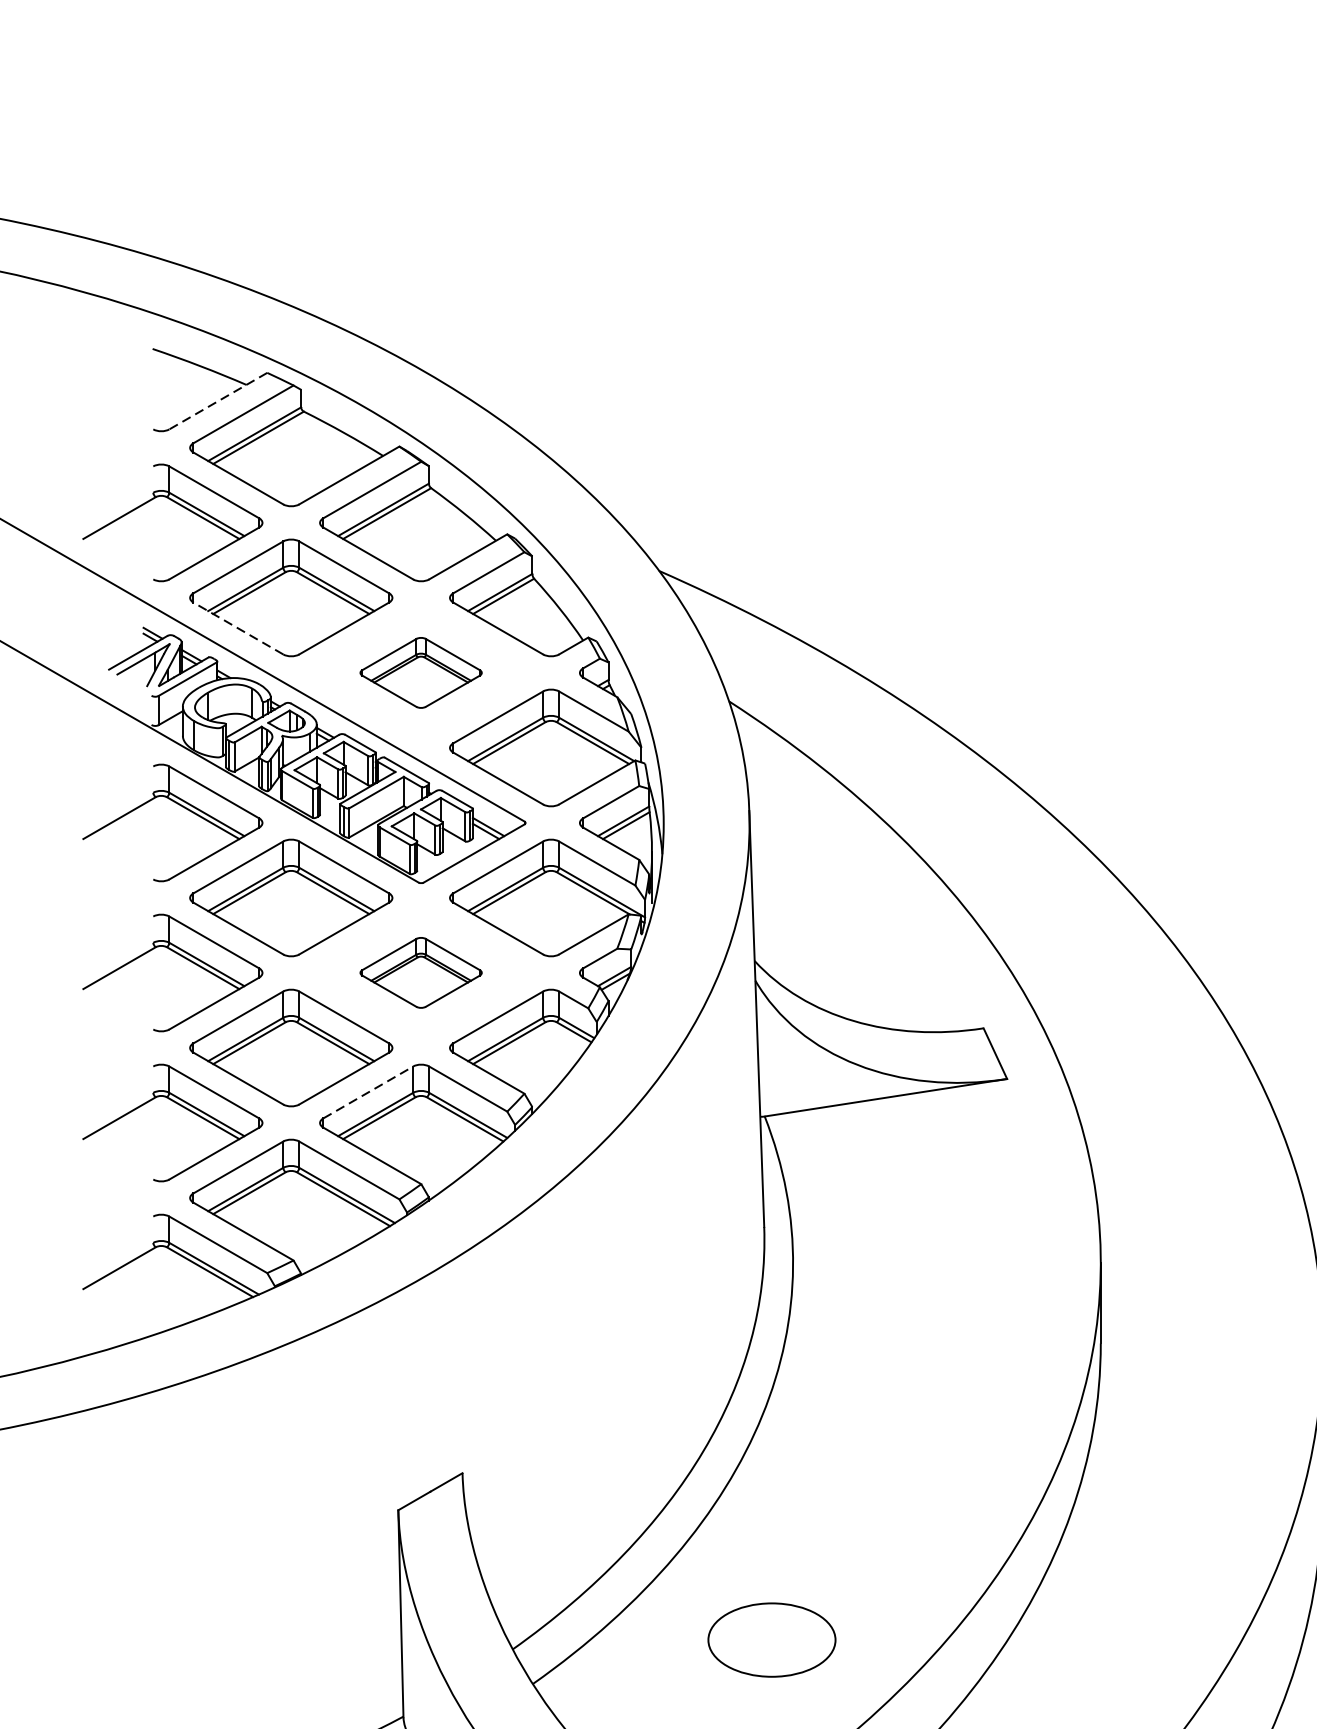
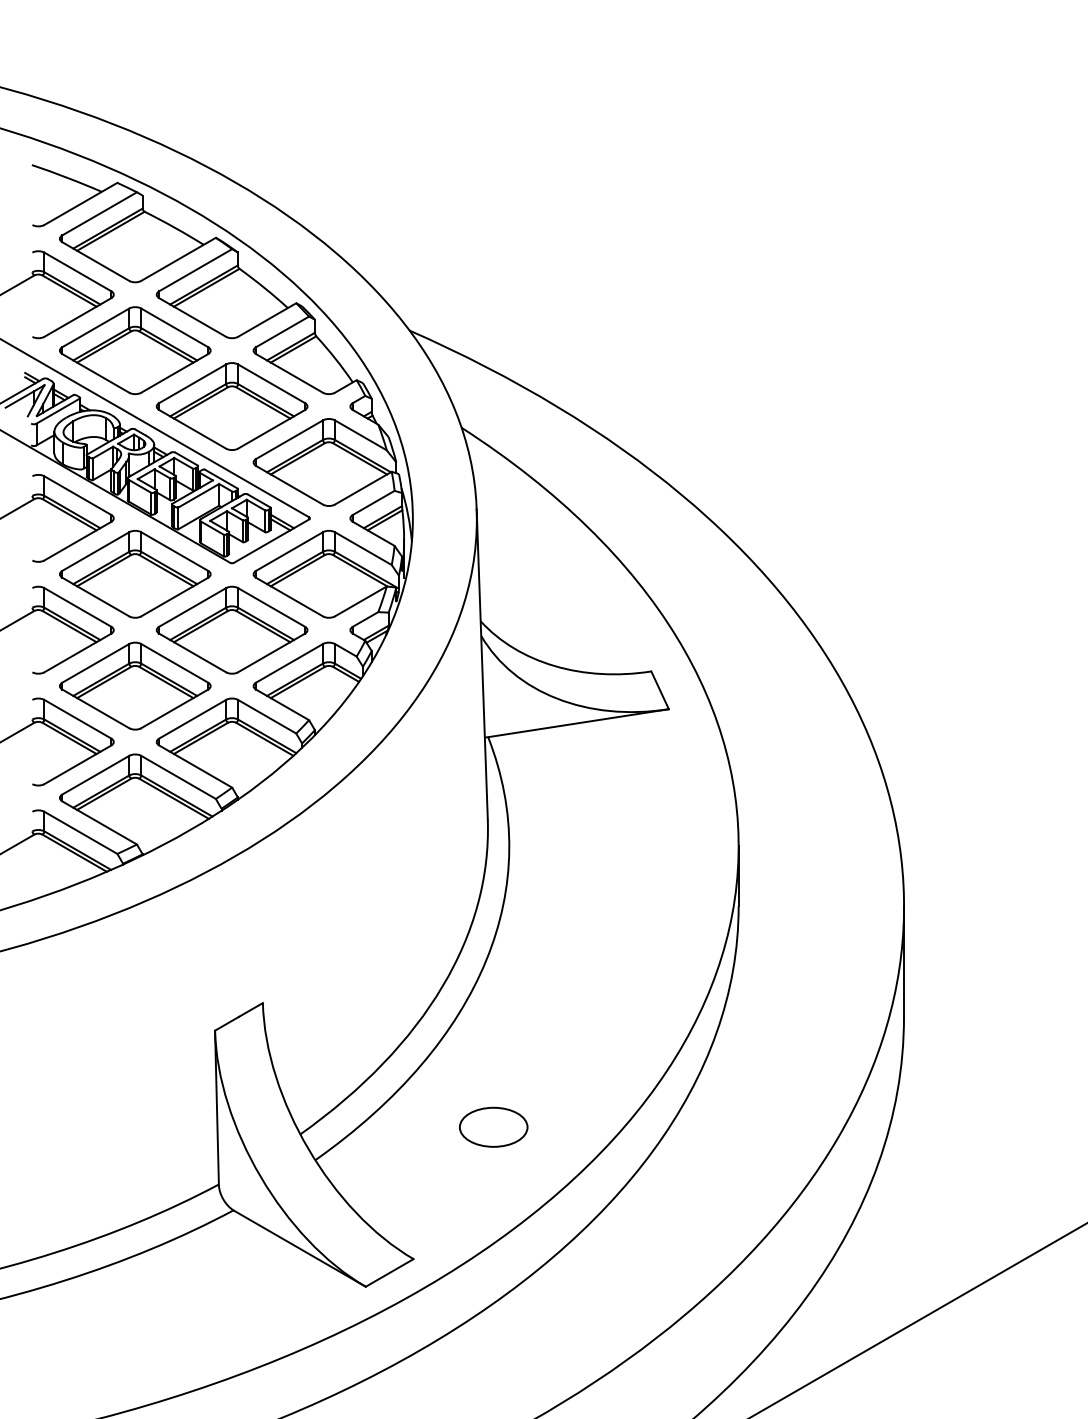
line: (217, 401) -> (80, 204), dashed -> solid
line: (237, 628) -> (95, 373), dashed -> solid
part: (420, 672) -> (231, 406), size x1.67
part: (420, 972) -> (231, 629), size x1.67
line: (368, 1092) -> (192, 719), dashed -> solid
part: (771, 1638) -> (493, 1126), size x0.71

